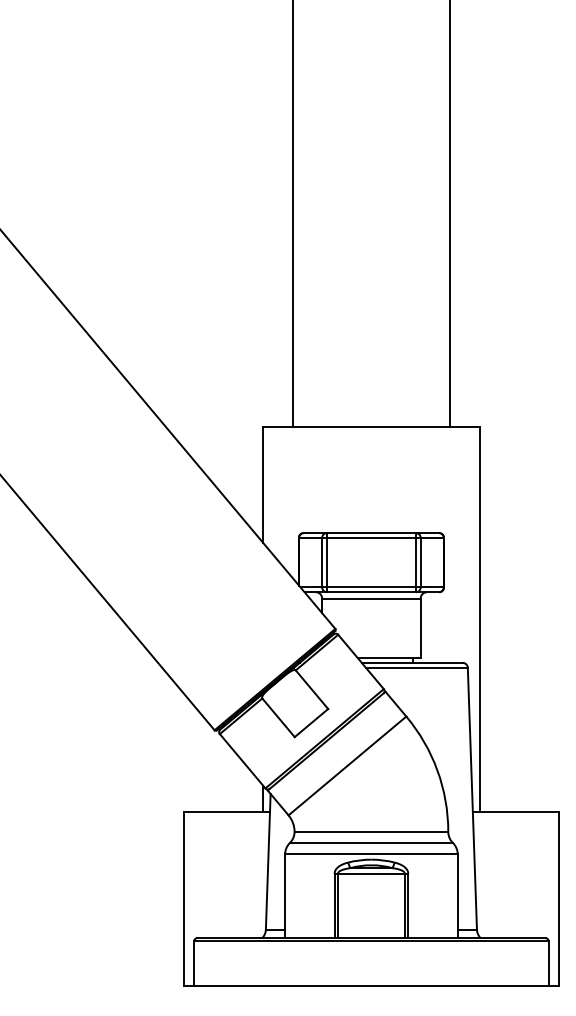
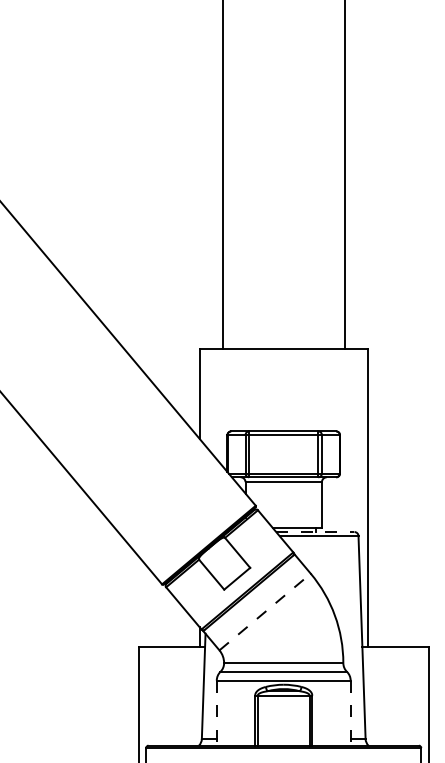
line: (412, 662) -> (315, 531), solid -> dashed
line: (347, 765) -> (265, 611), solid -> dashed
line: (285, 896) -> (217, 713), solid -> dashed
line: (457, 896) -> (350, 713), solid -> dashed

